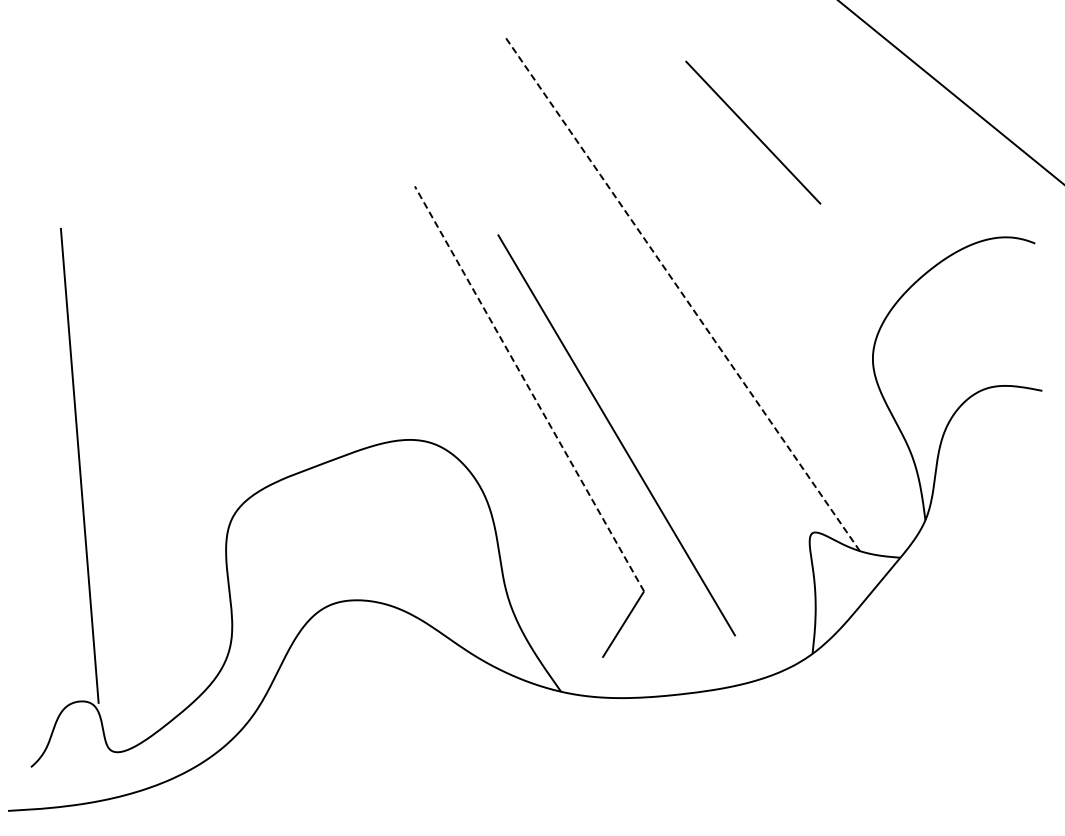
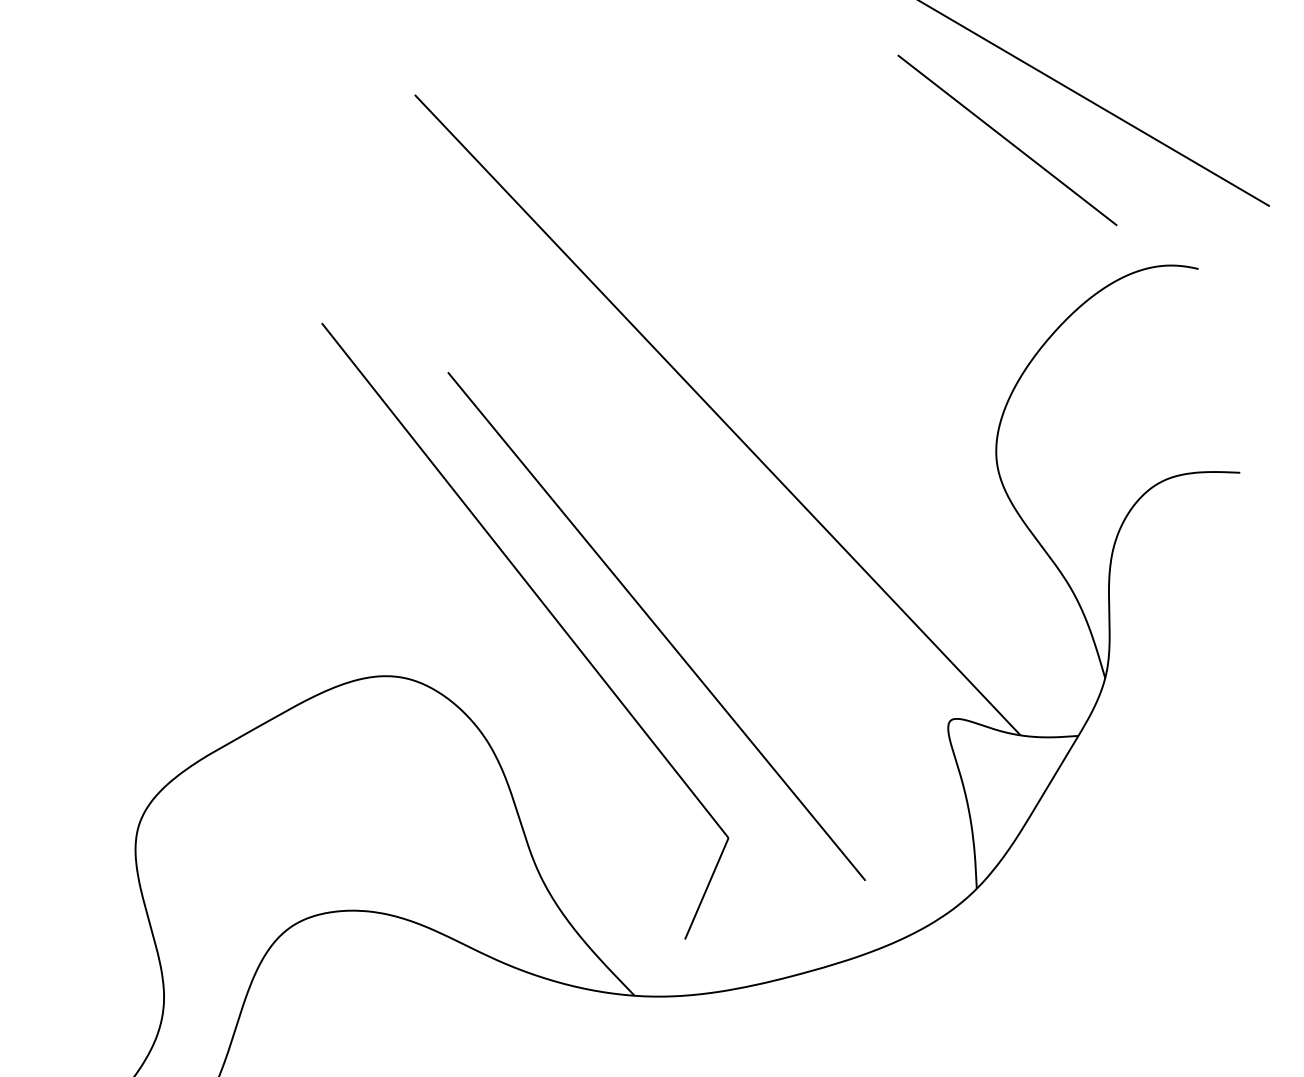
line: (753, 132) -> (1007, 140), moved
line: (682, 293) -> (717, 414), dashed -> solid
line: (529, 388) -> (525, 580), dashed -> solid

